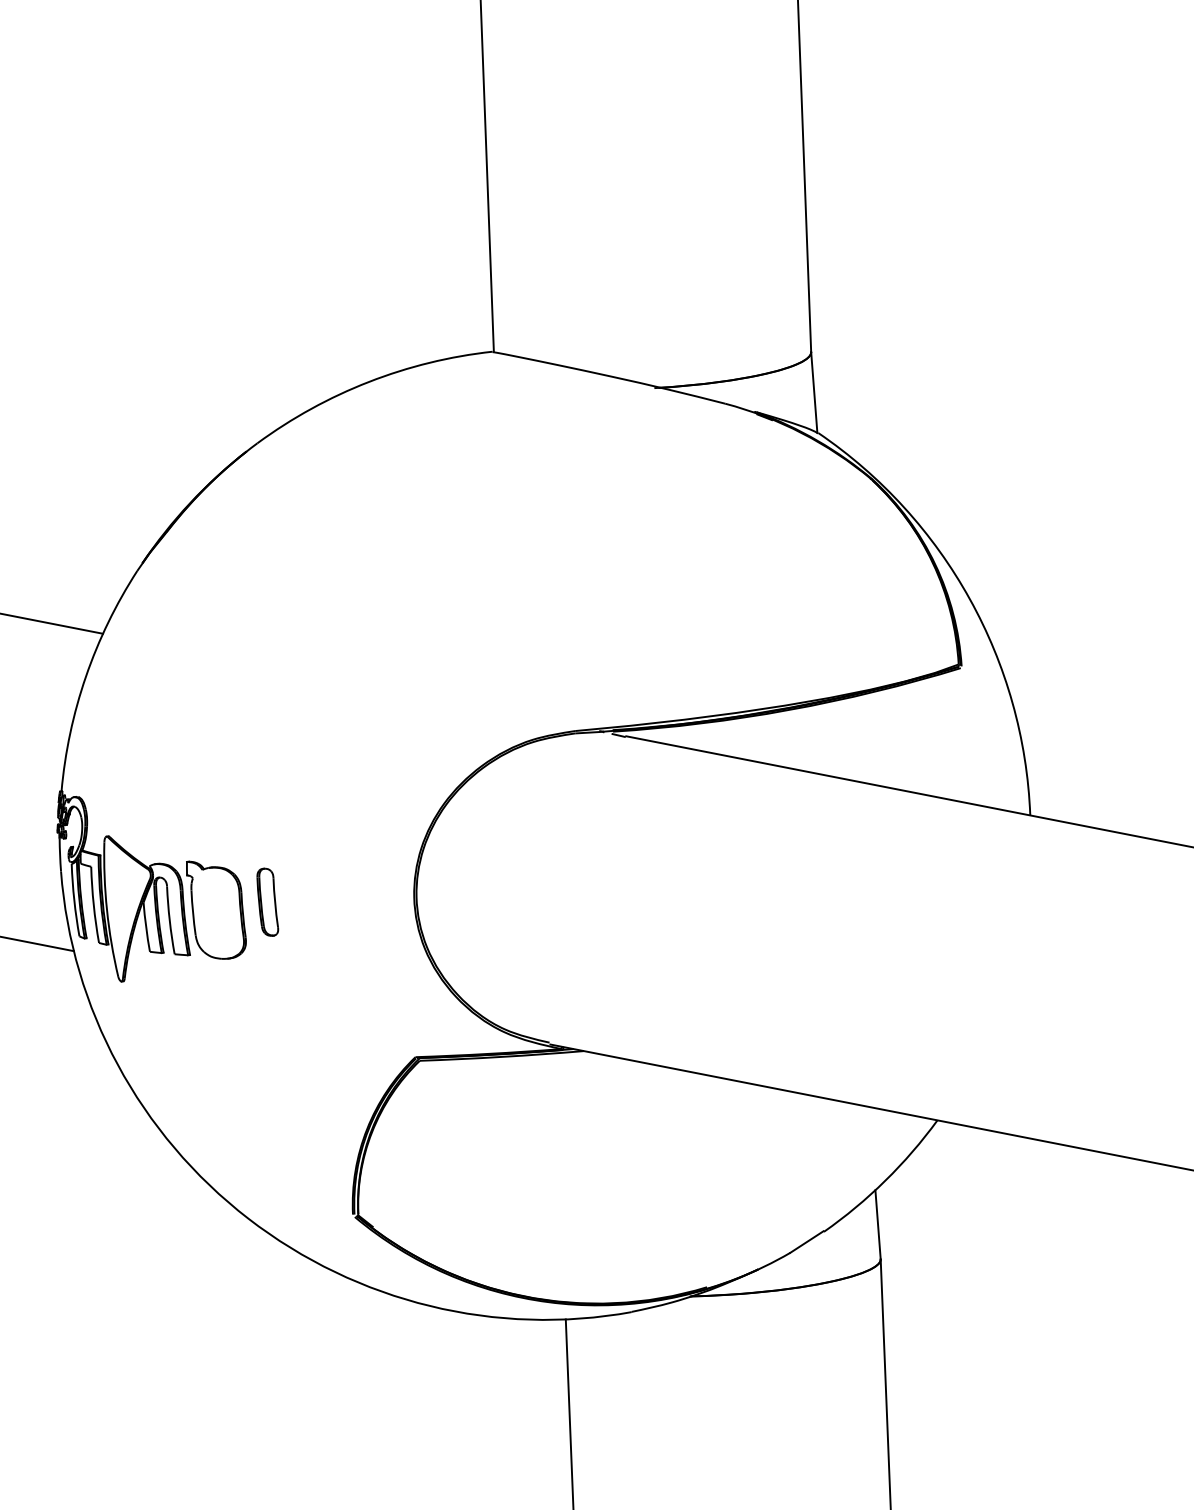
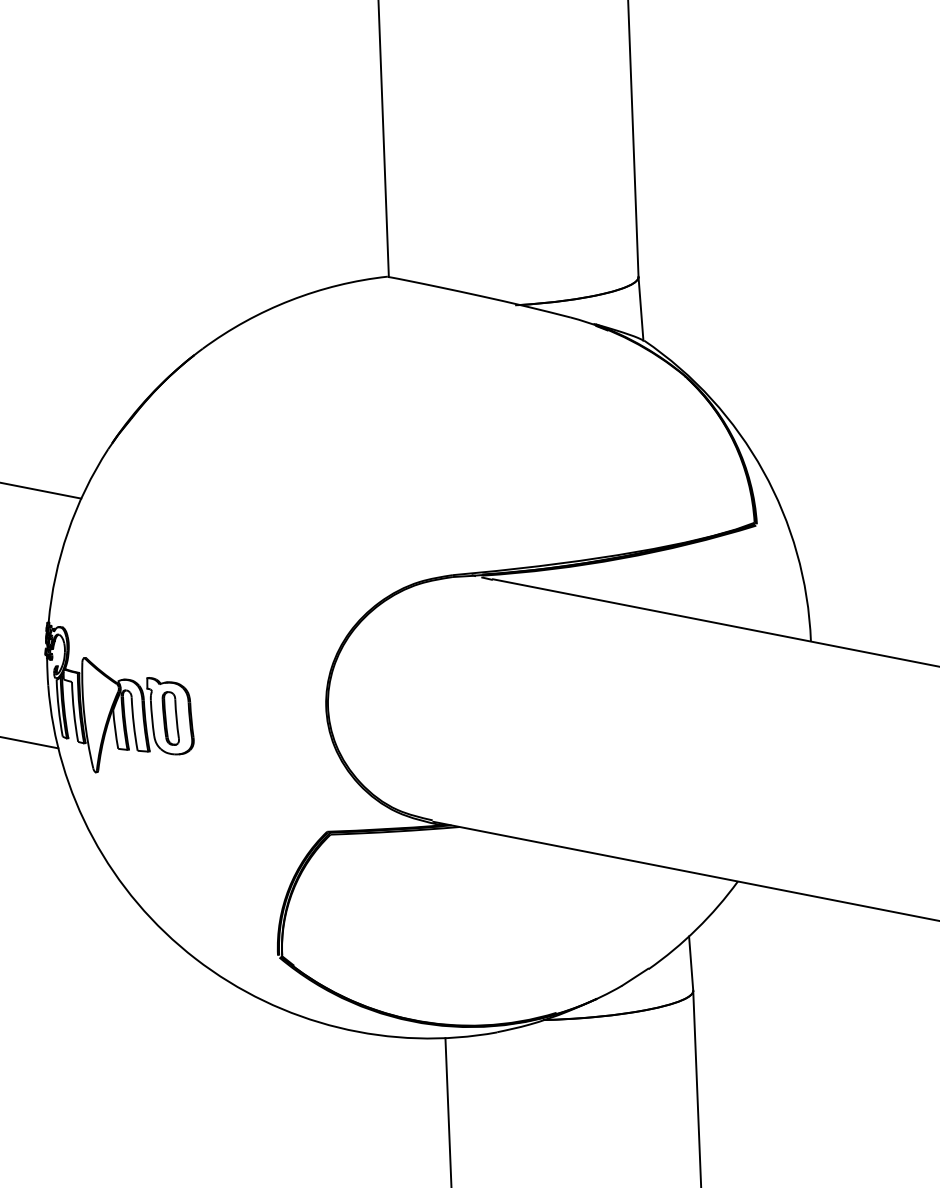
part: (267, 901) -> (170, 717), moved

